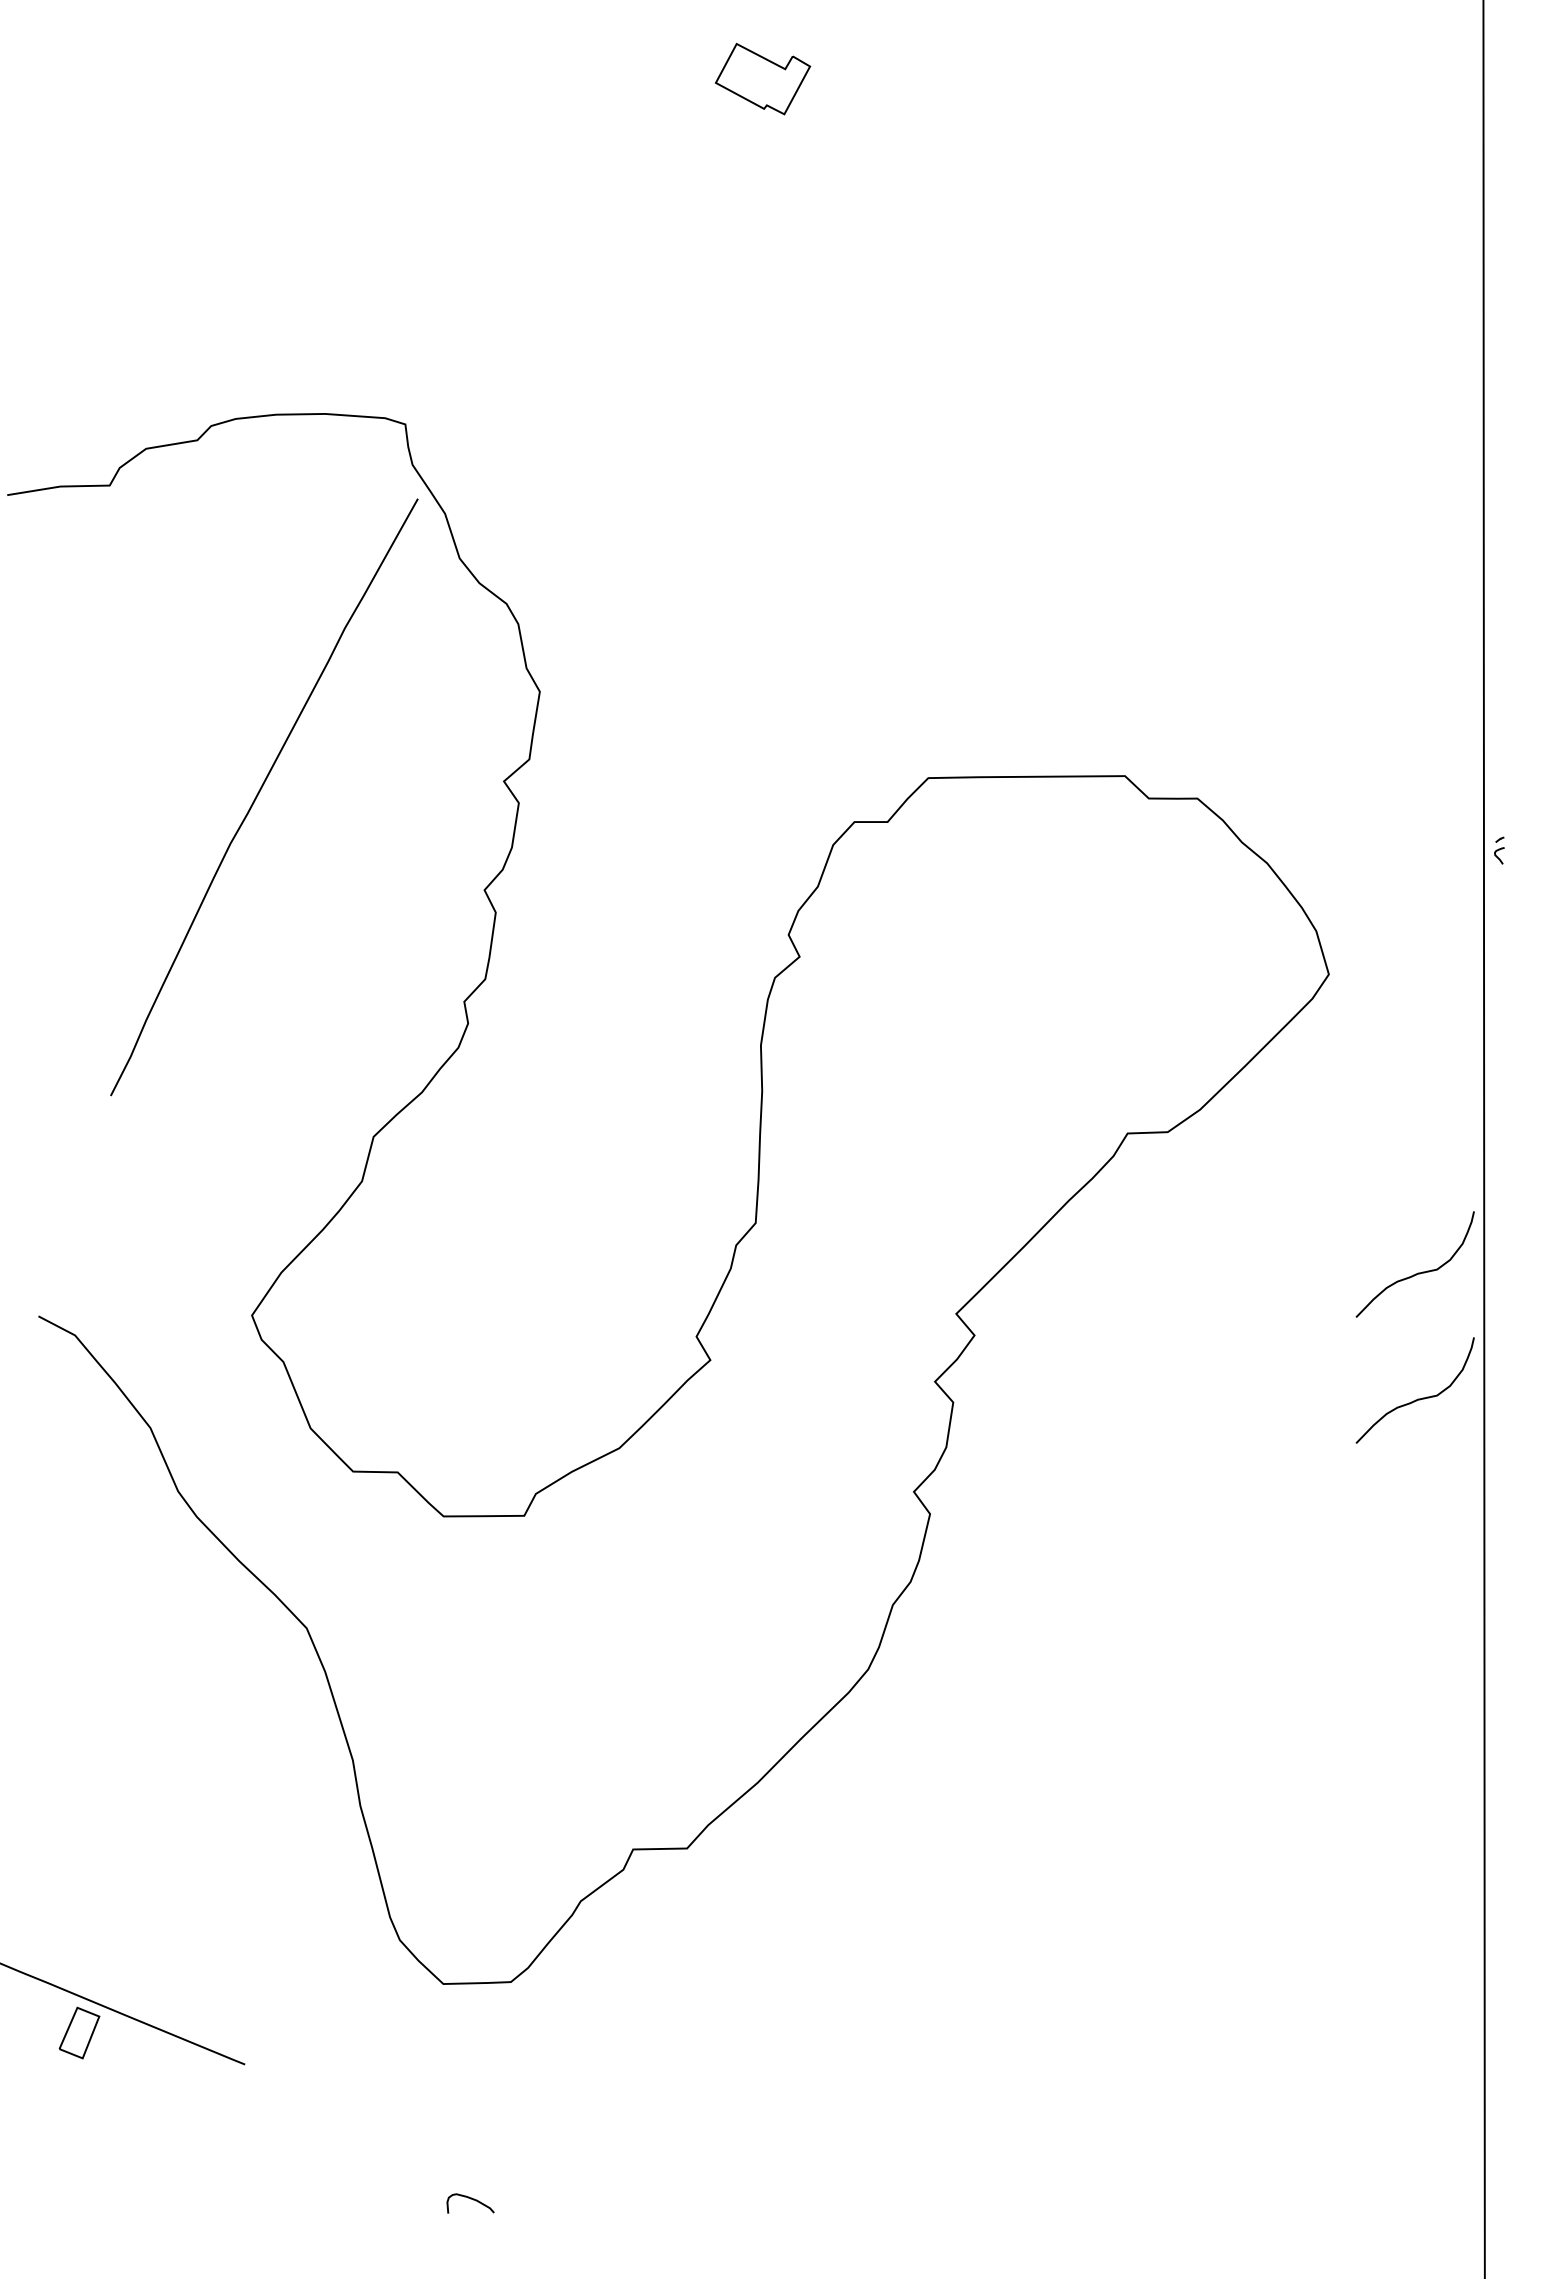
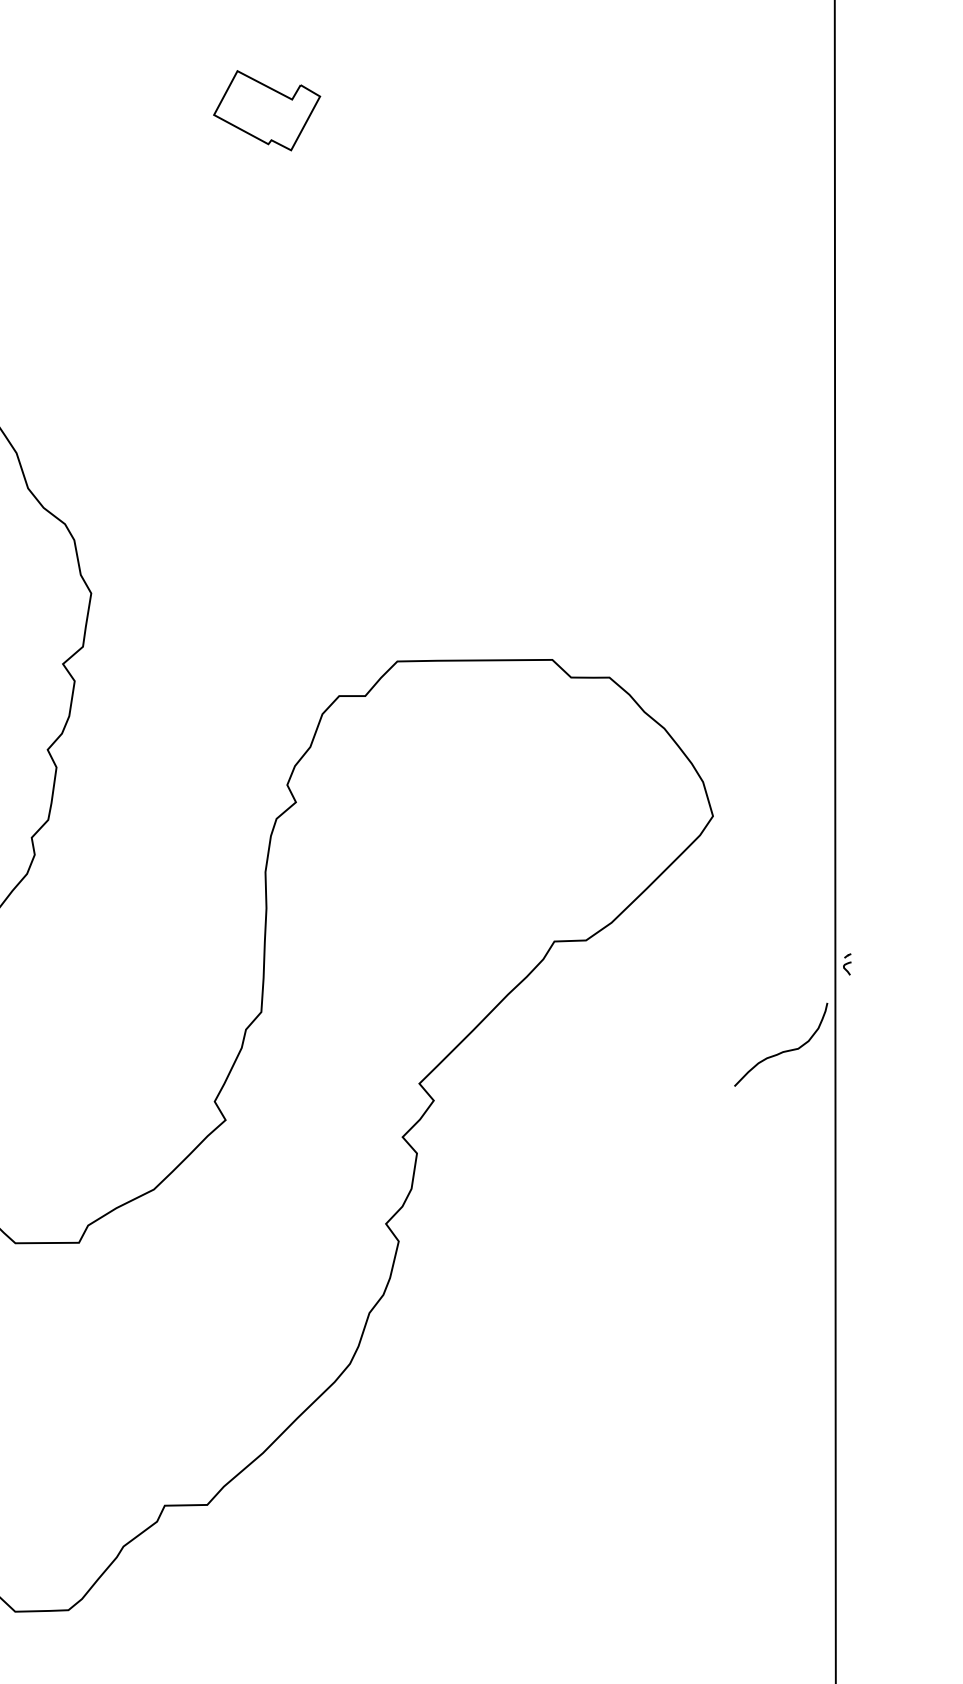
part: (762, 78) -> (266, 110), size x1.43
part: (1499, 850) -> (847, 964), moved
curve: (1418, 1398) -> (783, 1150), removed

